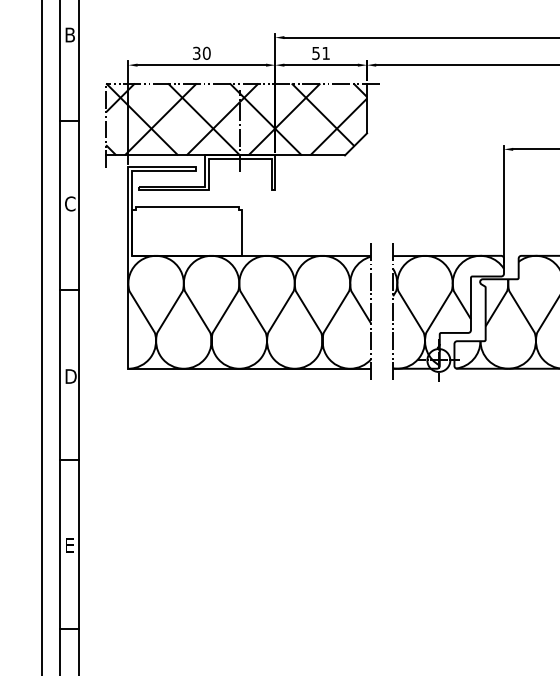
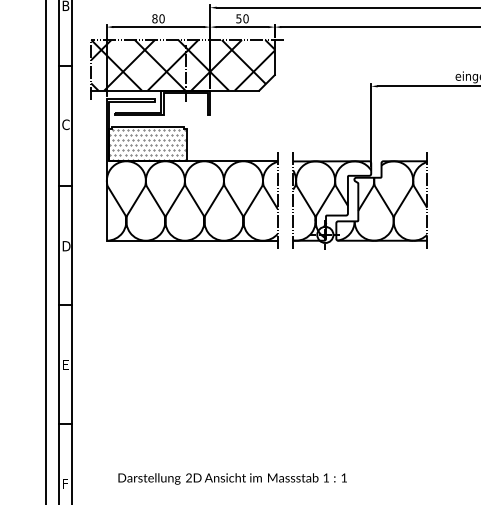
text: (196, 52) -> (154, 18), 30 -> 80
text: (325, 52) -> (245, 18), 51 -> 50
hatch: (186, 231) -> (147, 144), added

